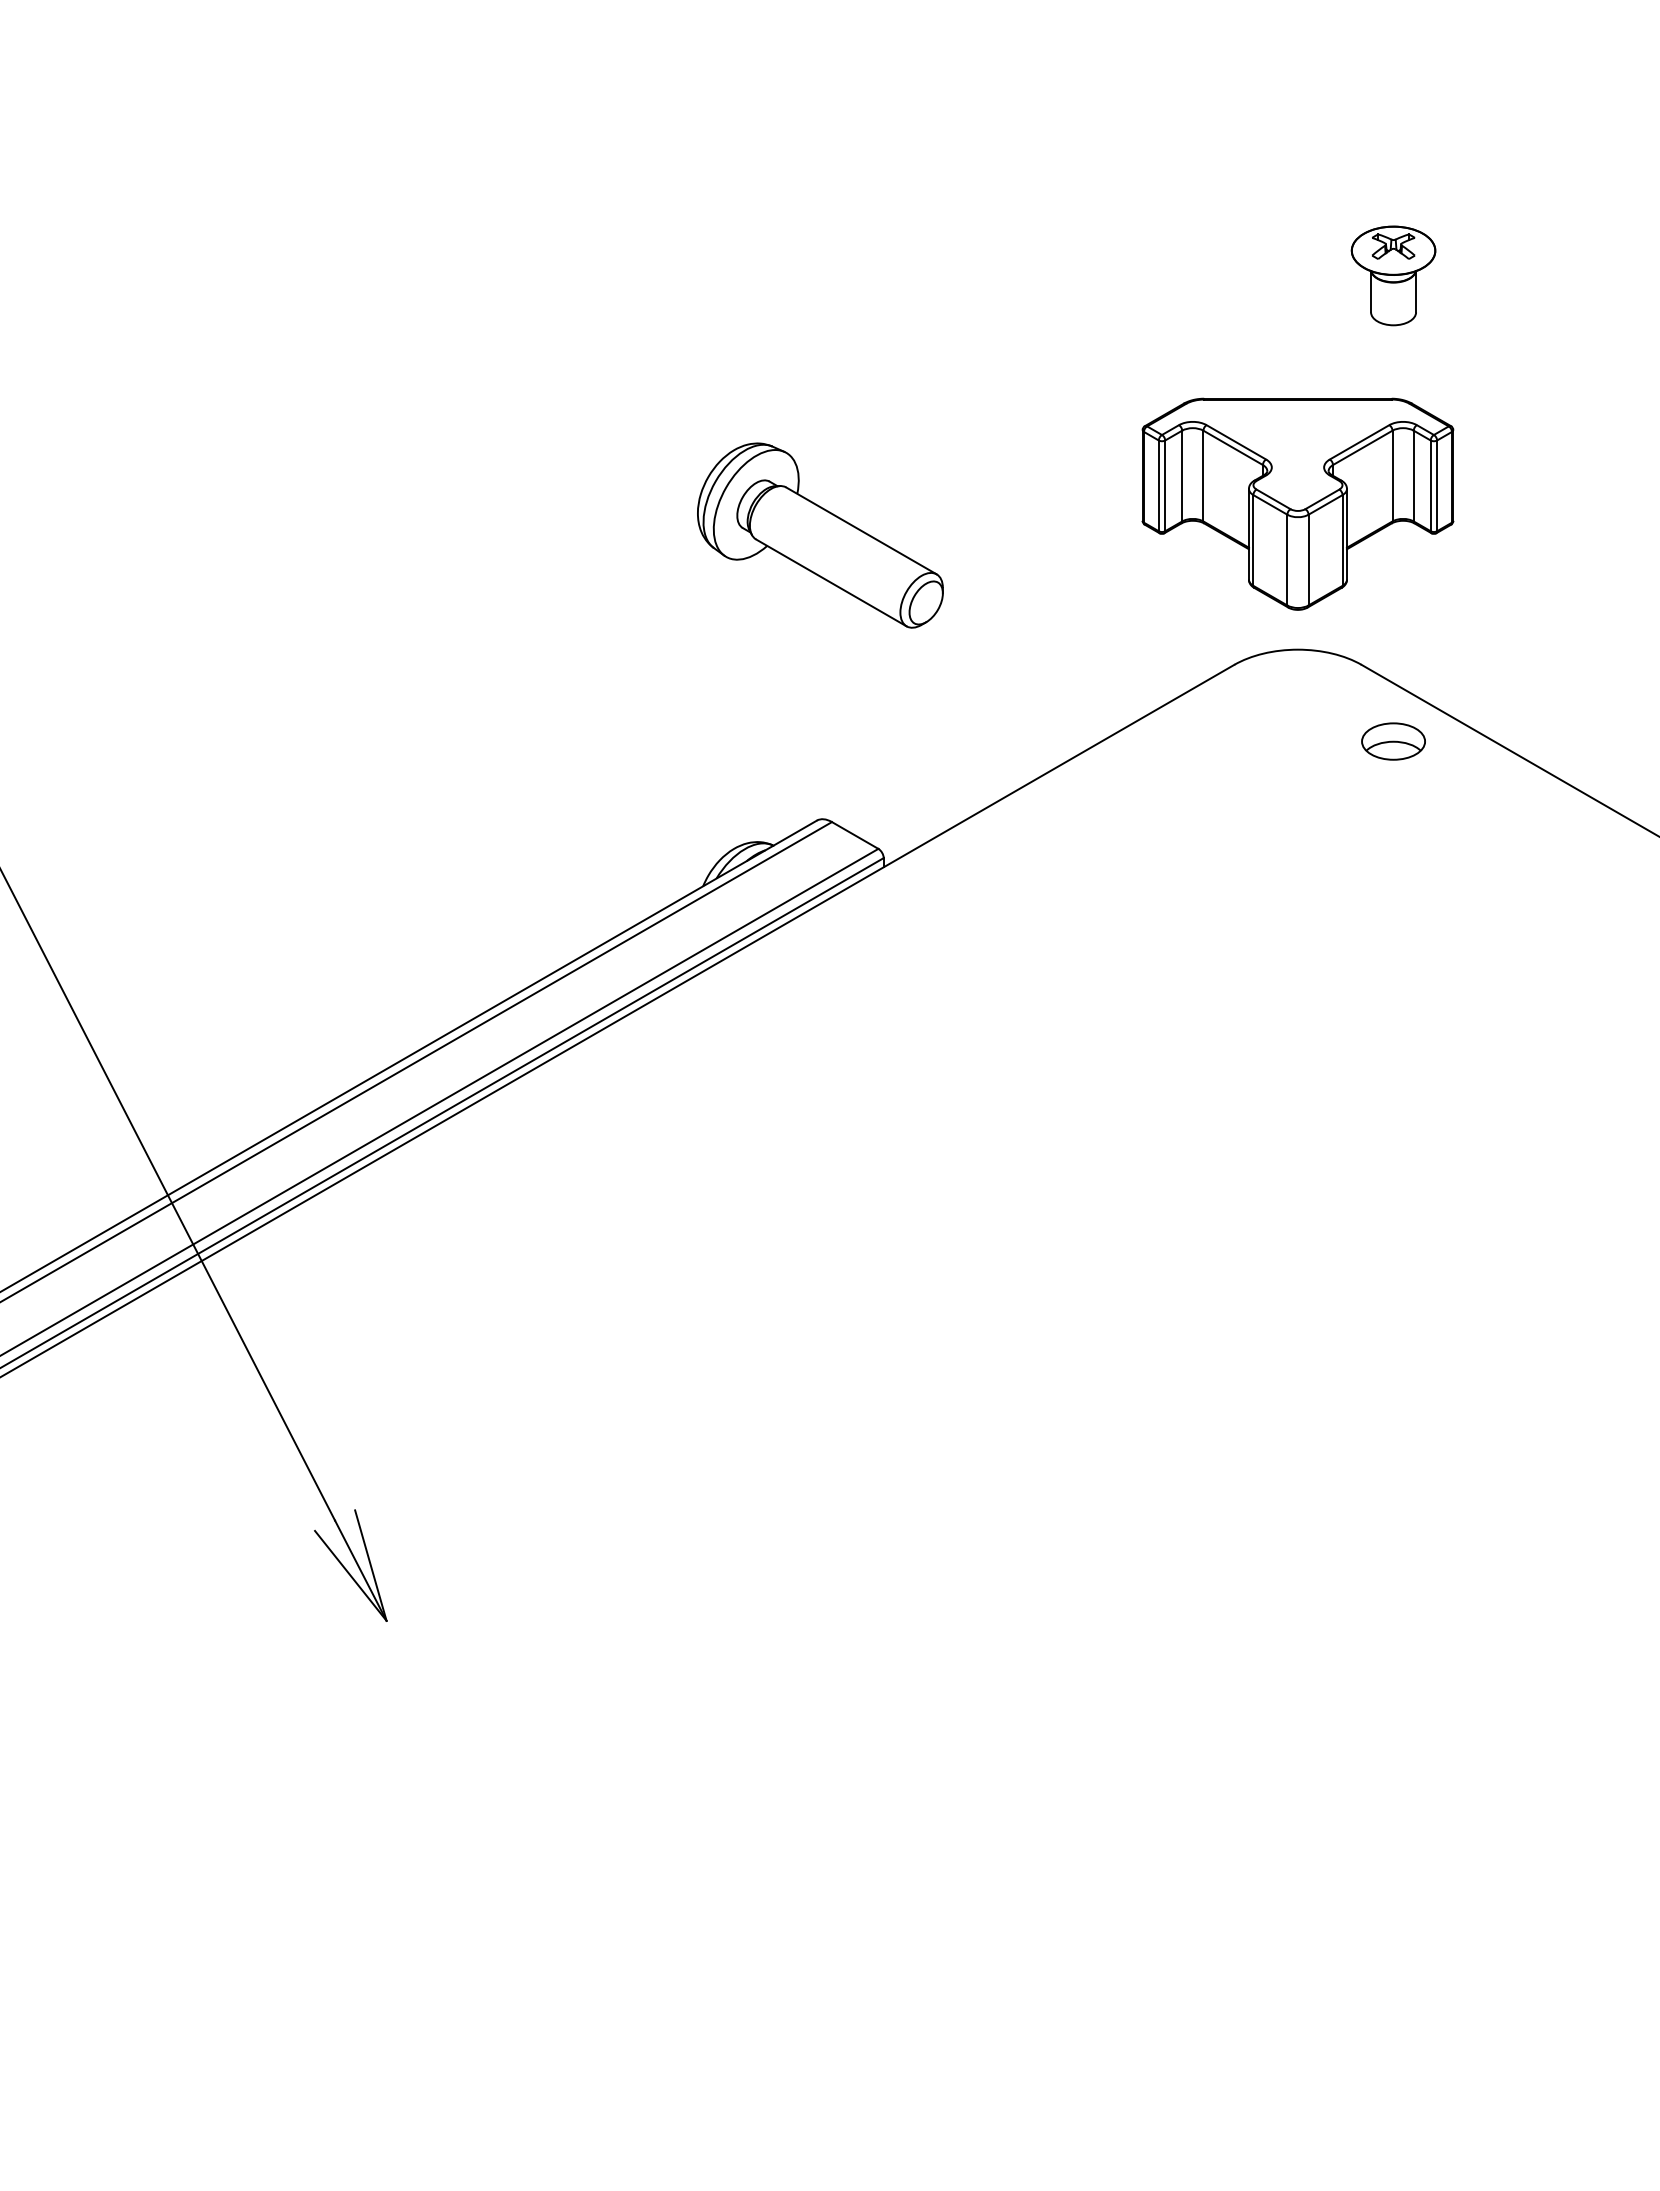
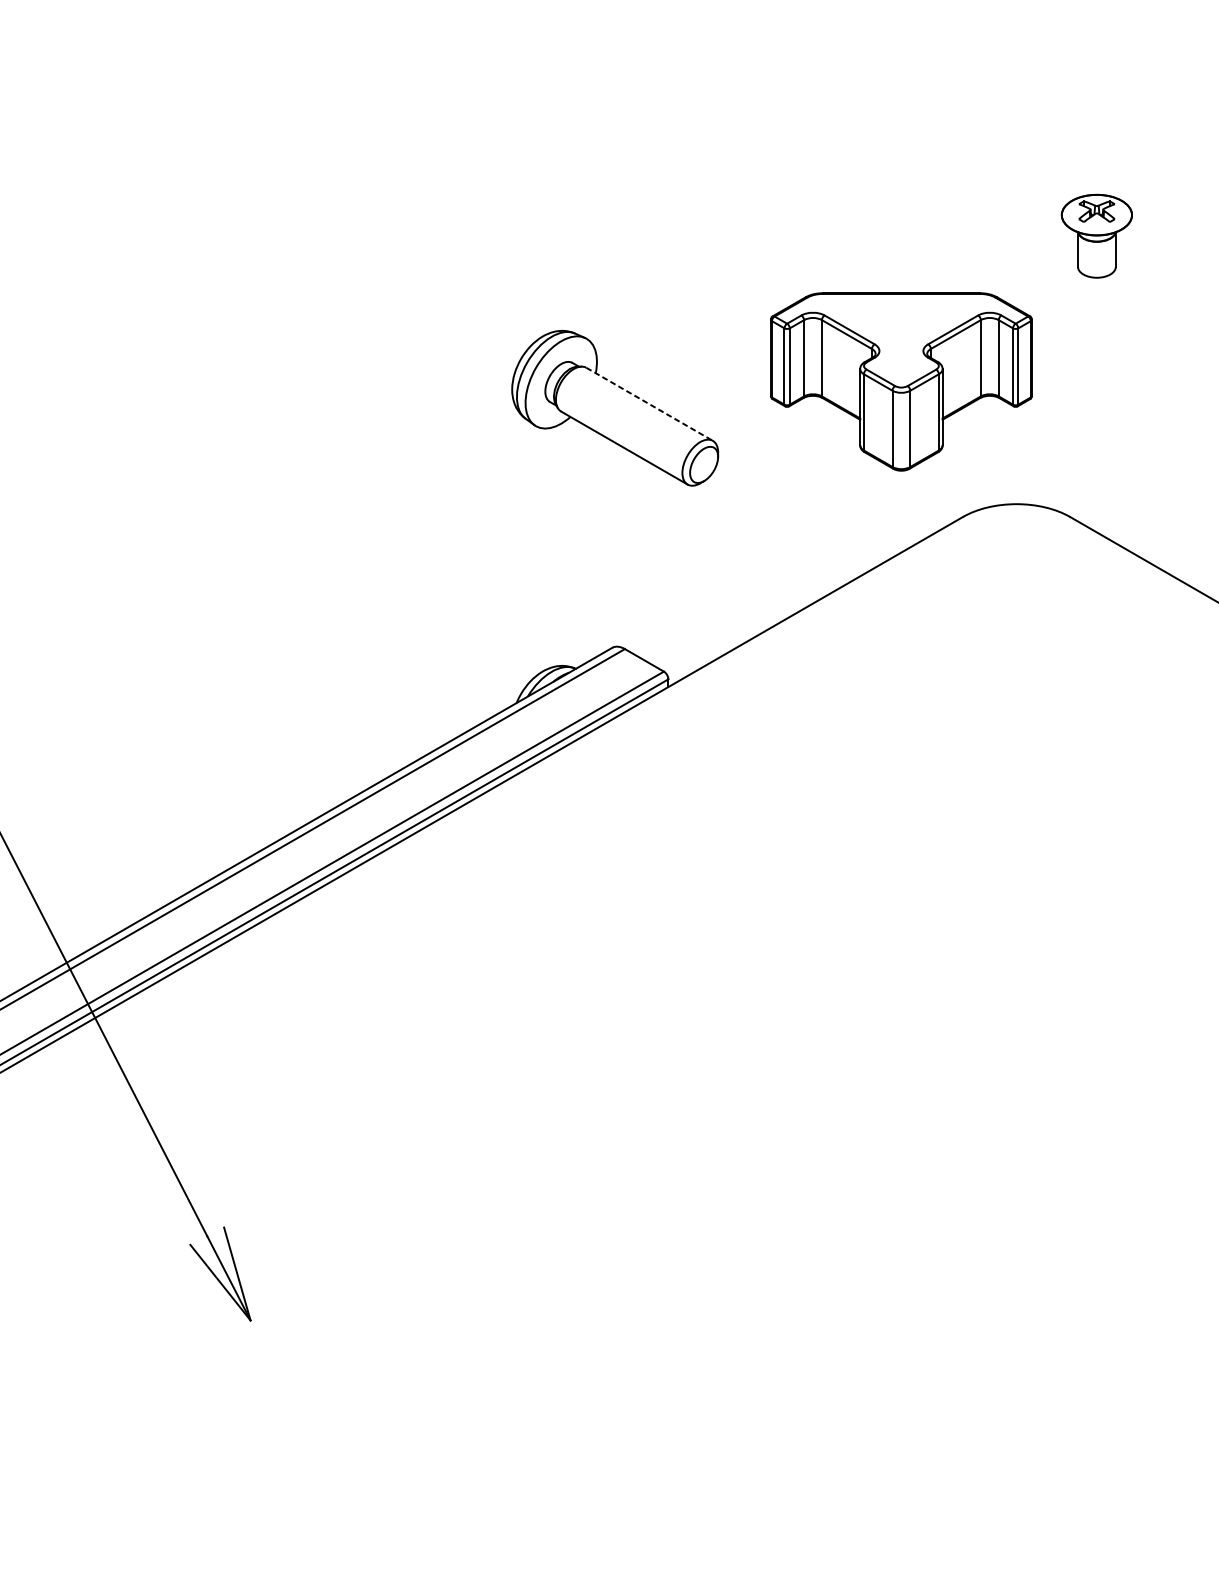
part: (1393, 275) -> (1096, 235), moved
part: (1297, 503) -> (901, 381), moved
line: (861, 530) -> (649, 404), solid -> dashed
part: (1393, 741) -> (1096, 581), removed

